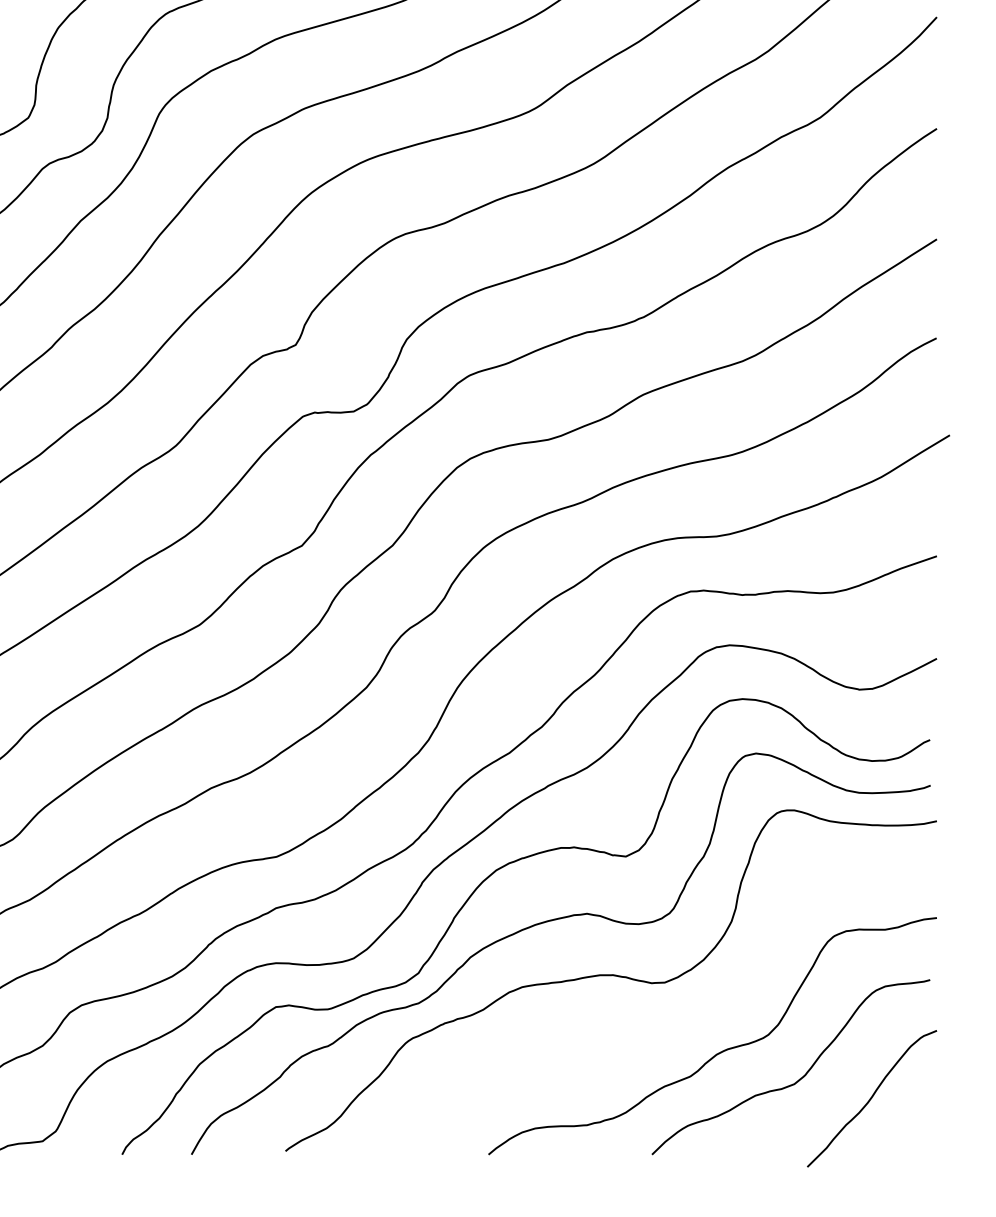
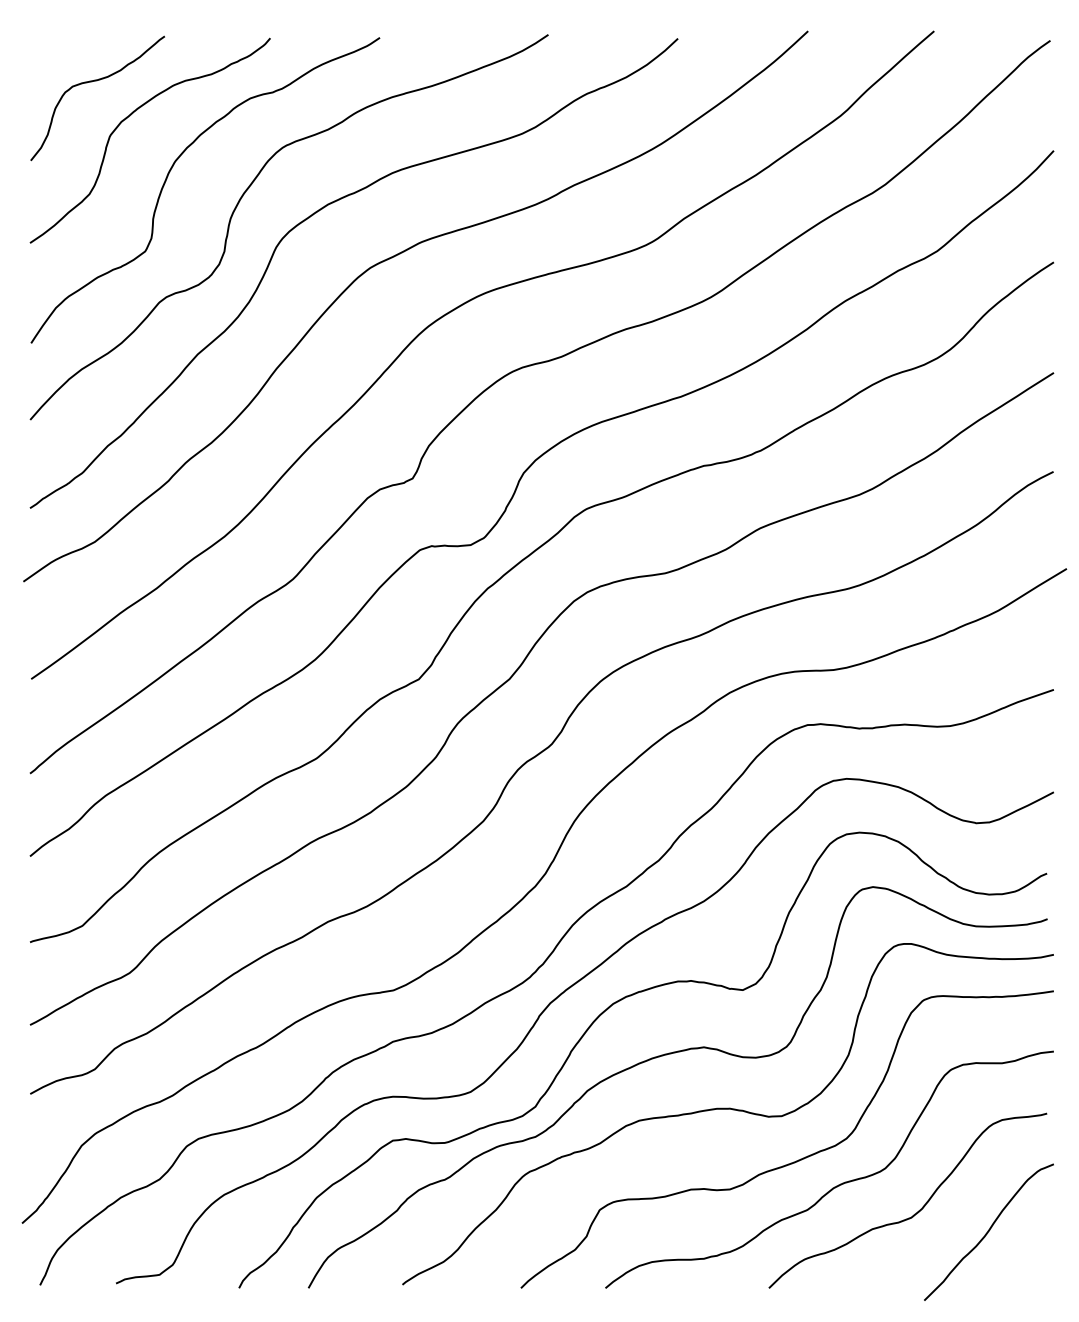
curve: (676, 1027) -> (793, 1161), added

